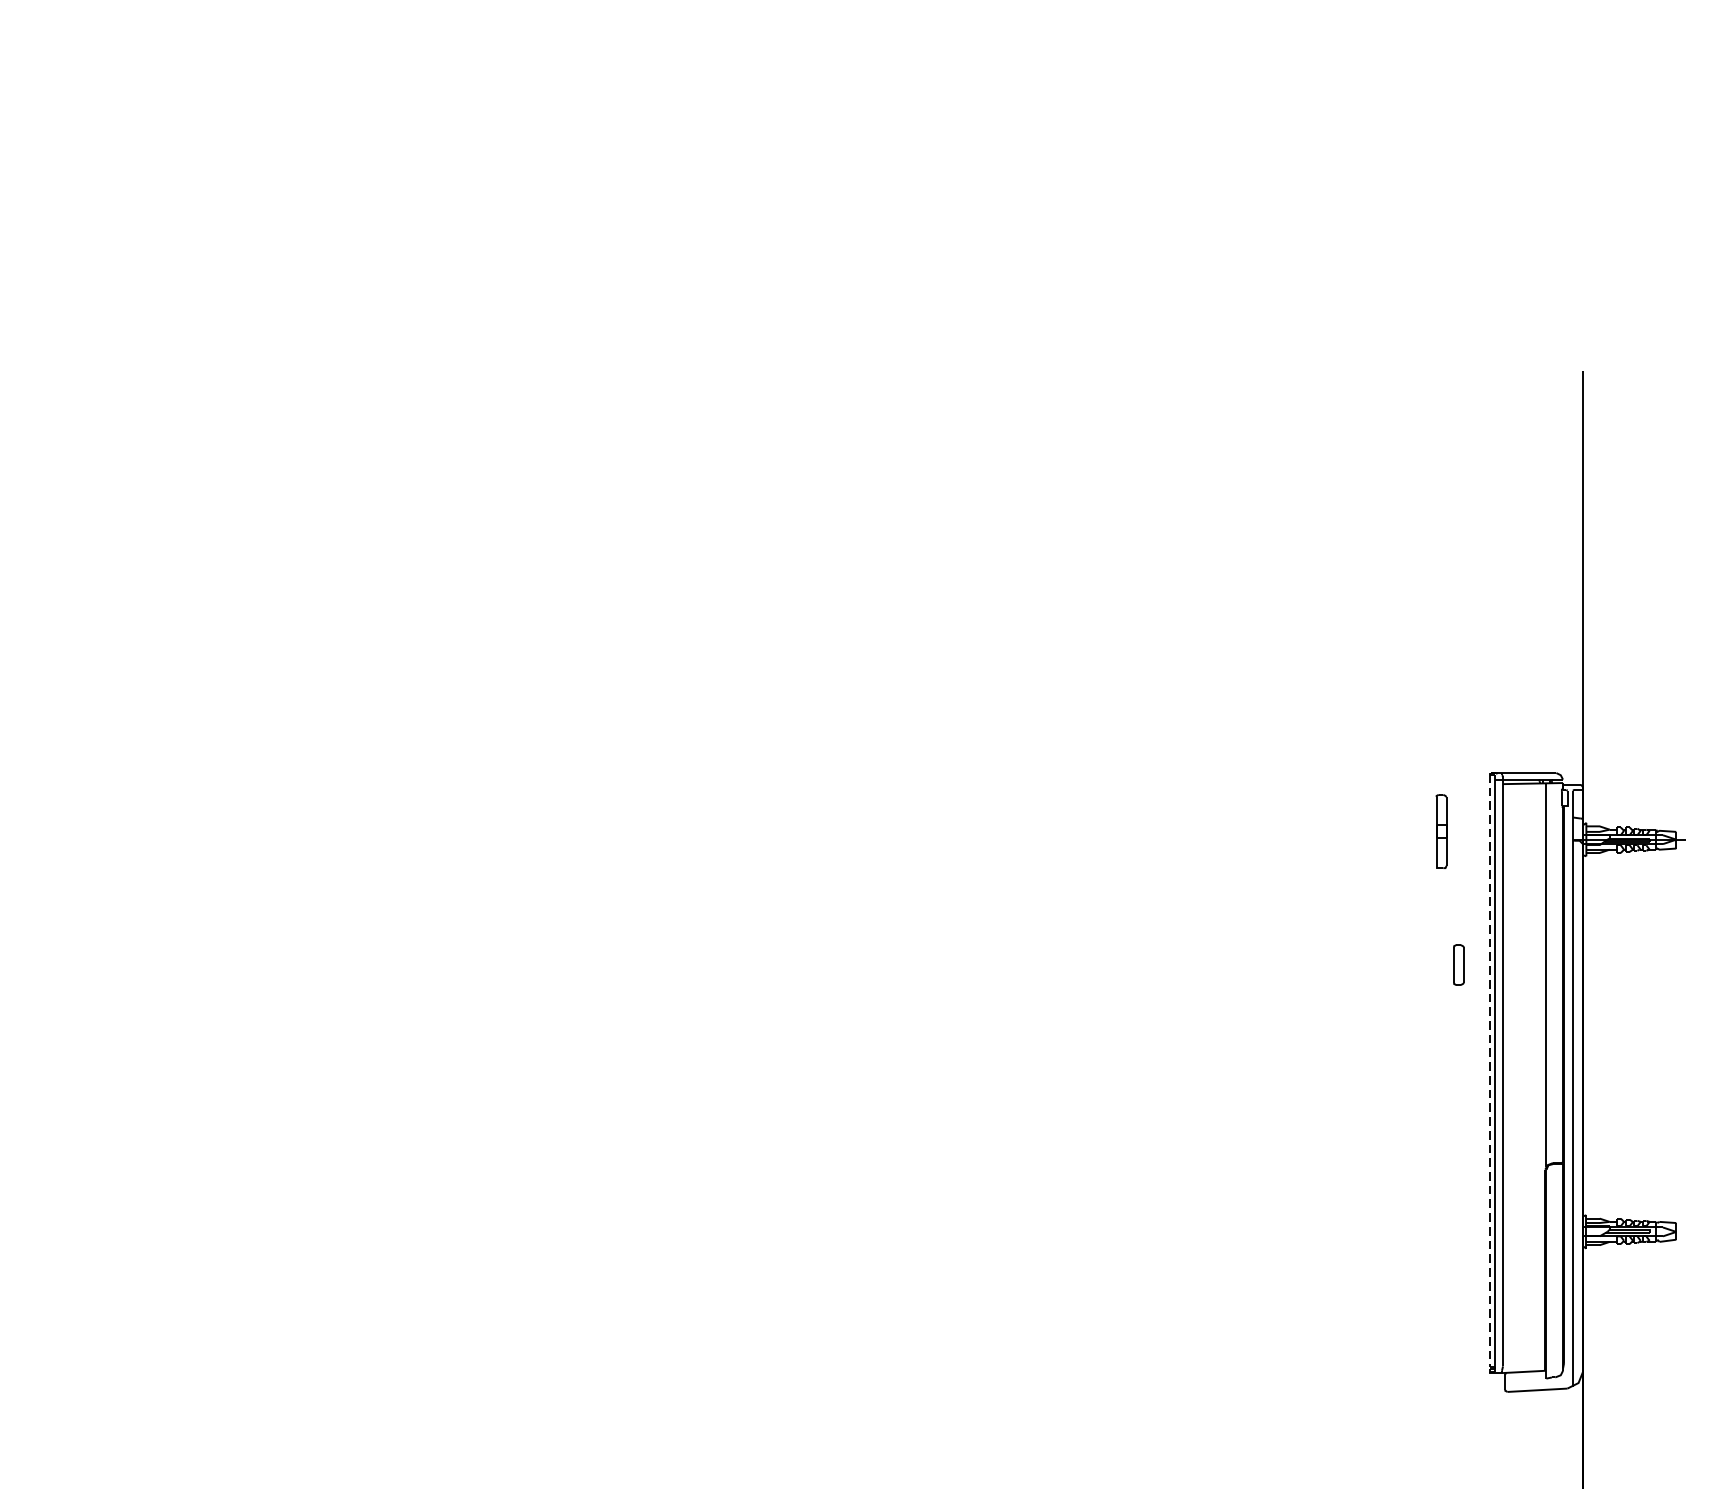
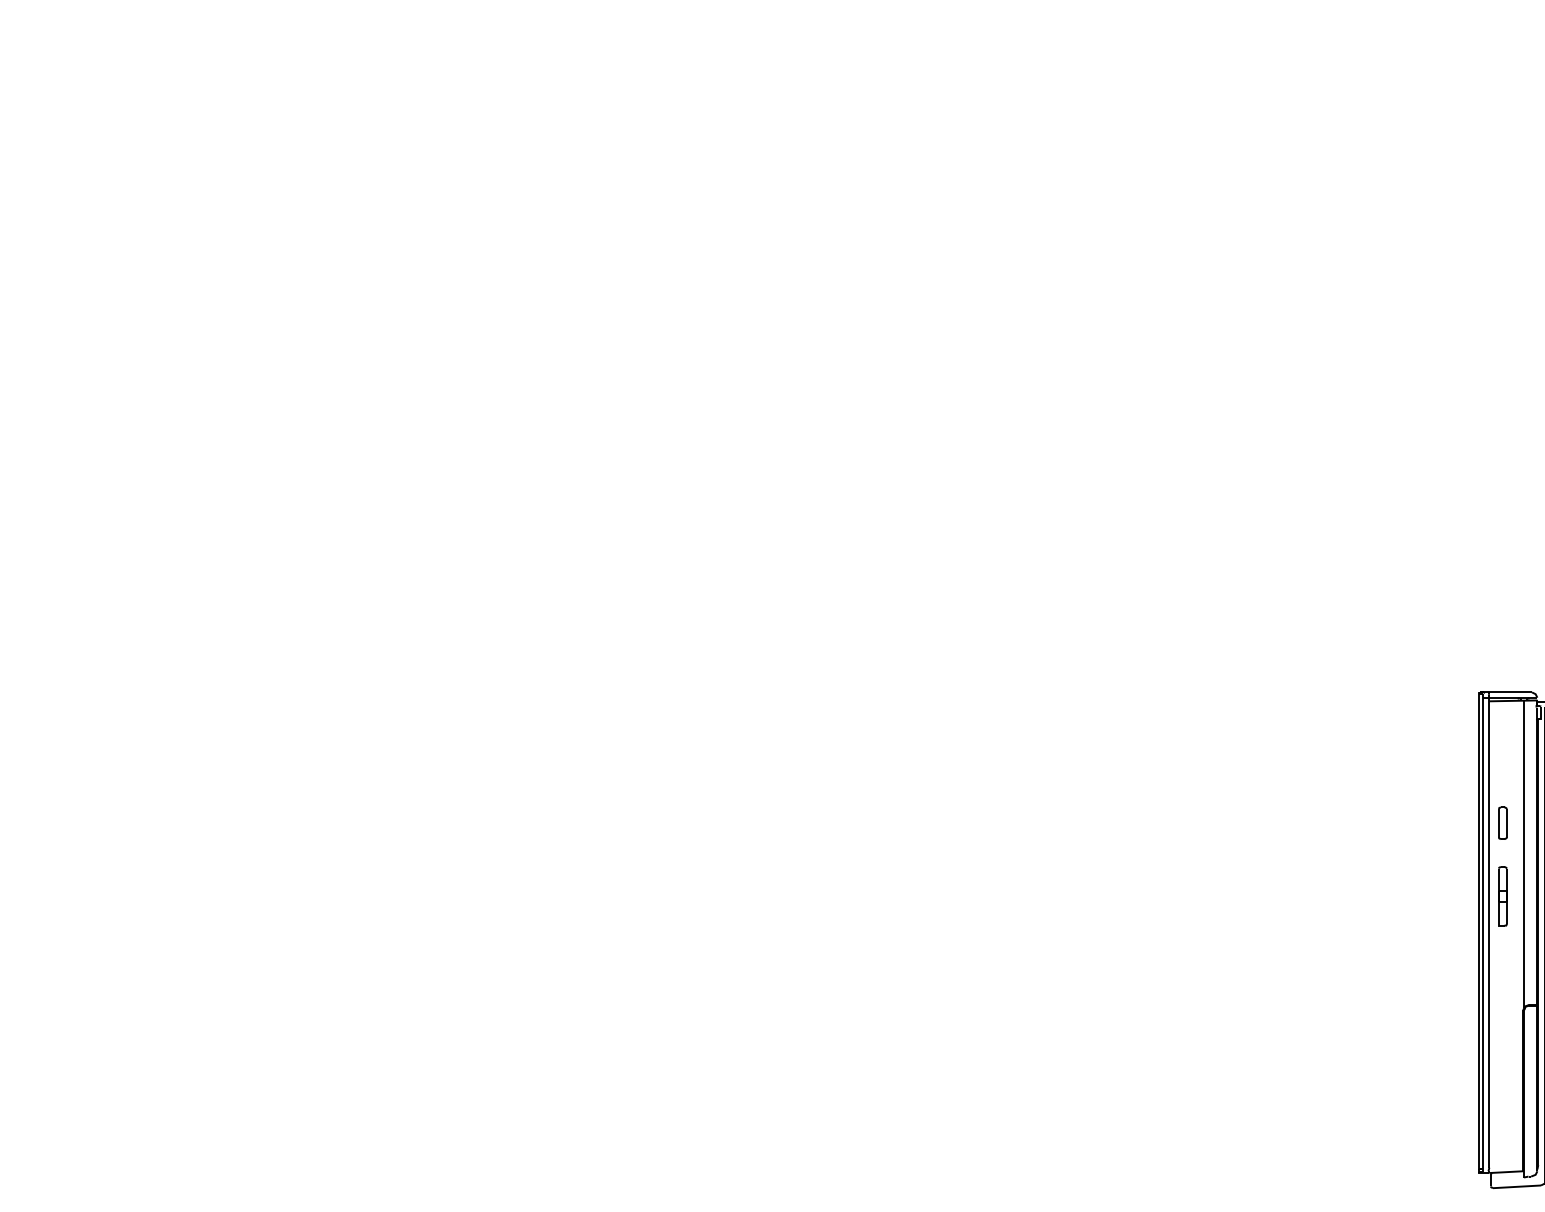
part: (1440, 831) -> (1502, 896), moved
part: (1458, 964) -> (1502, 822), moved
line: (1489, 1073) -> (1478, 933), dashed -> solid

